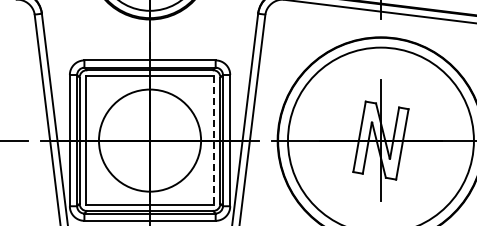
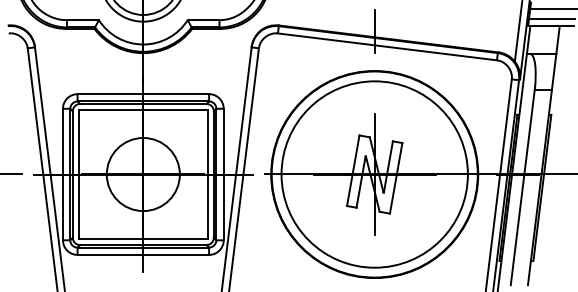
circle: (149, 140) -> (142, 174), size x0.71
line: (214, 140) -> (207, 174), dashed -> solid

